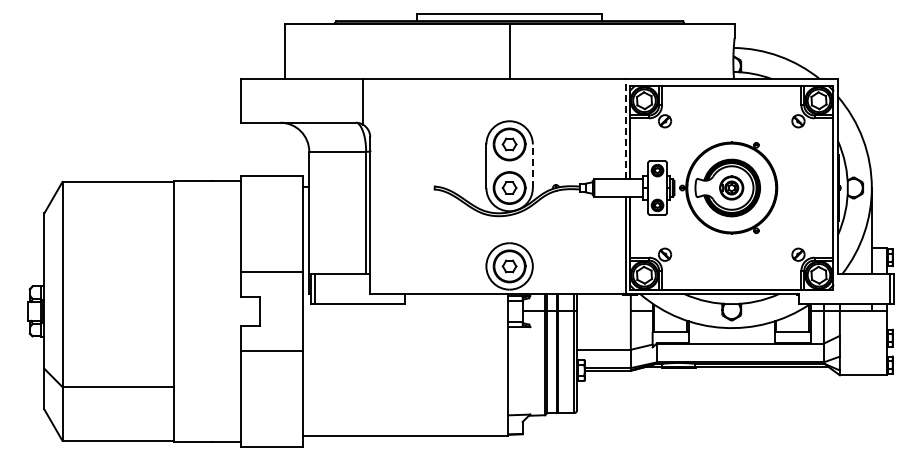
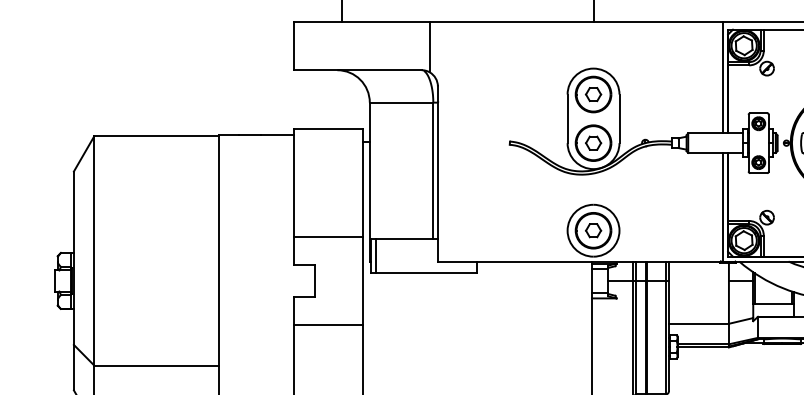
line: (625, 128) -> (722, 76), dashed -> solid
line: (532, 166) -> (619, 119), dashed -> solid

